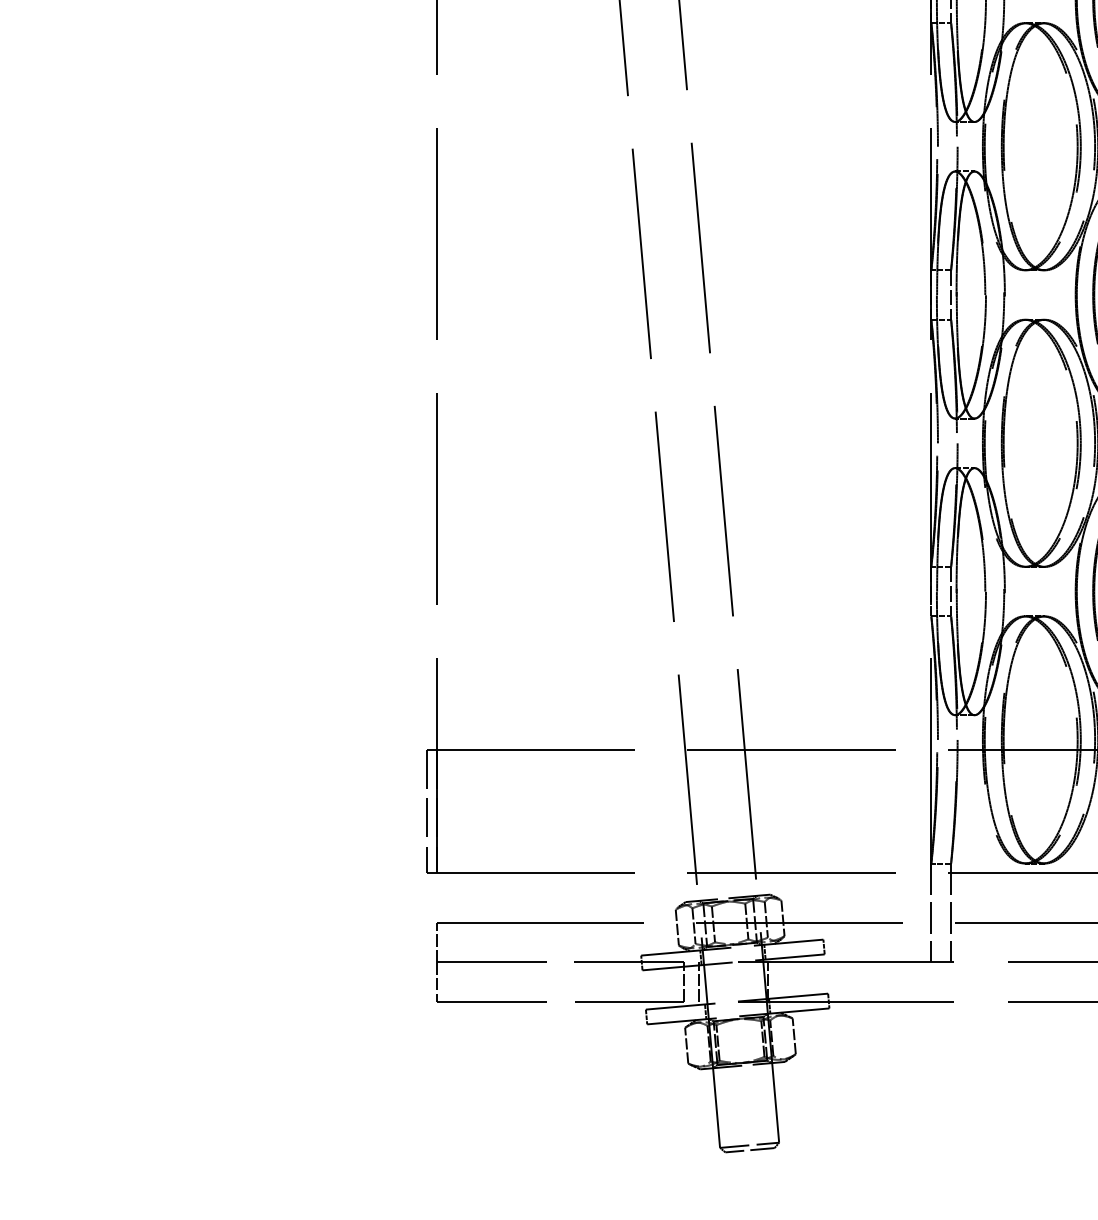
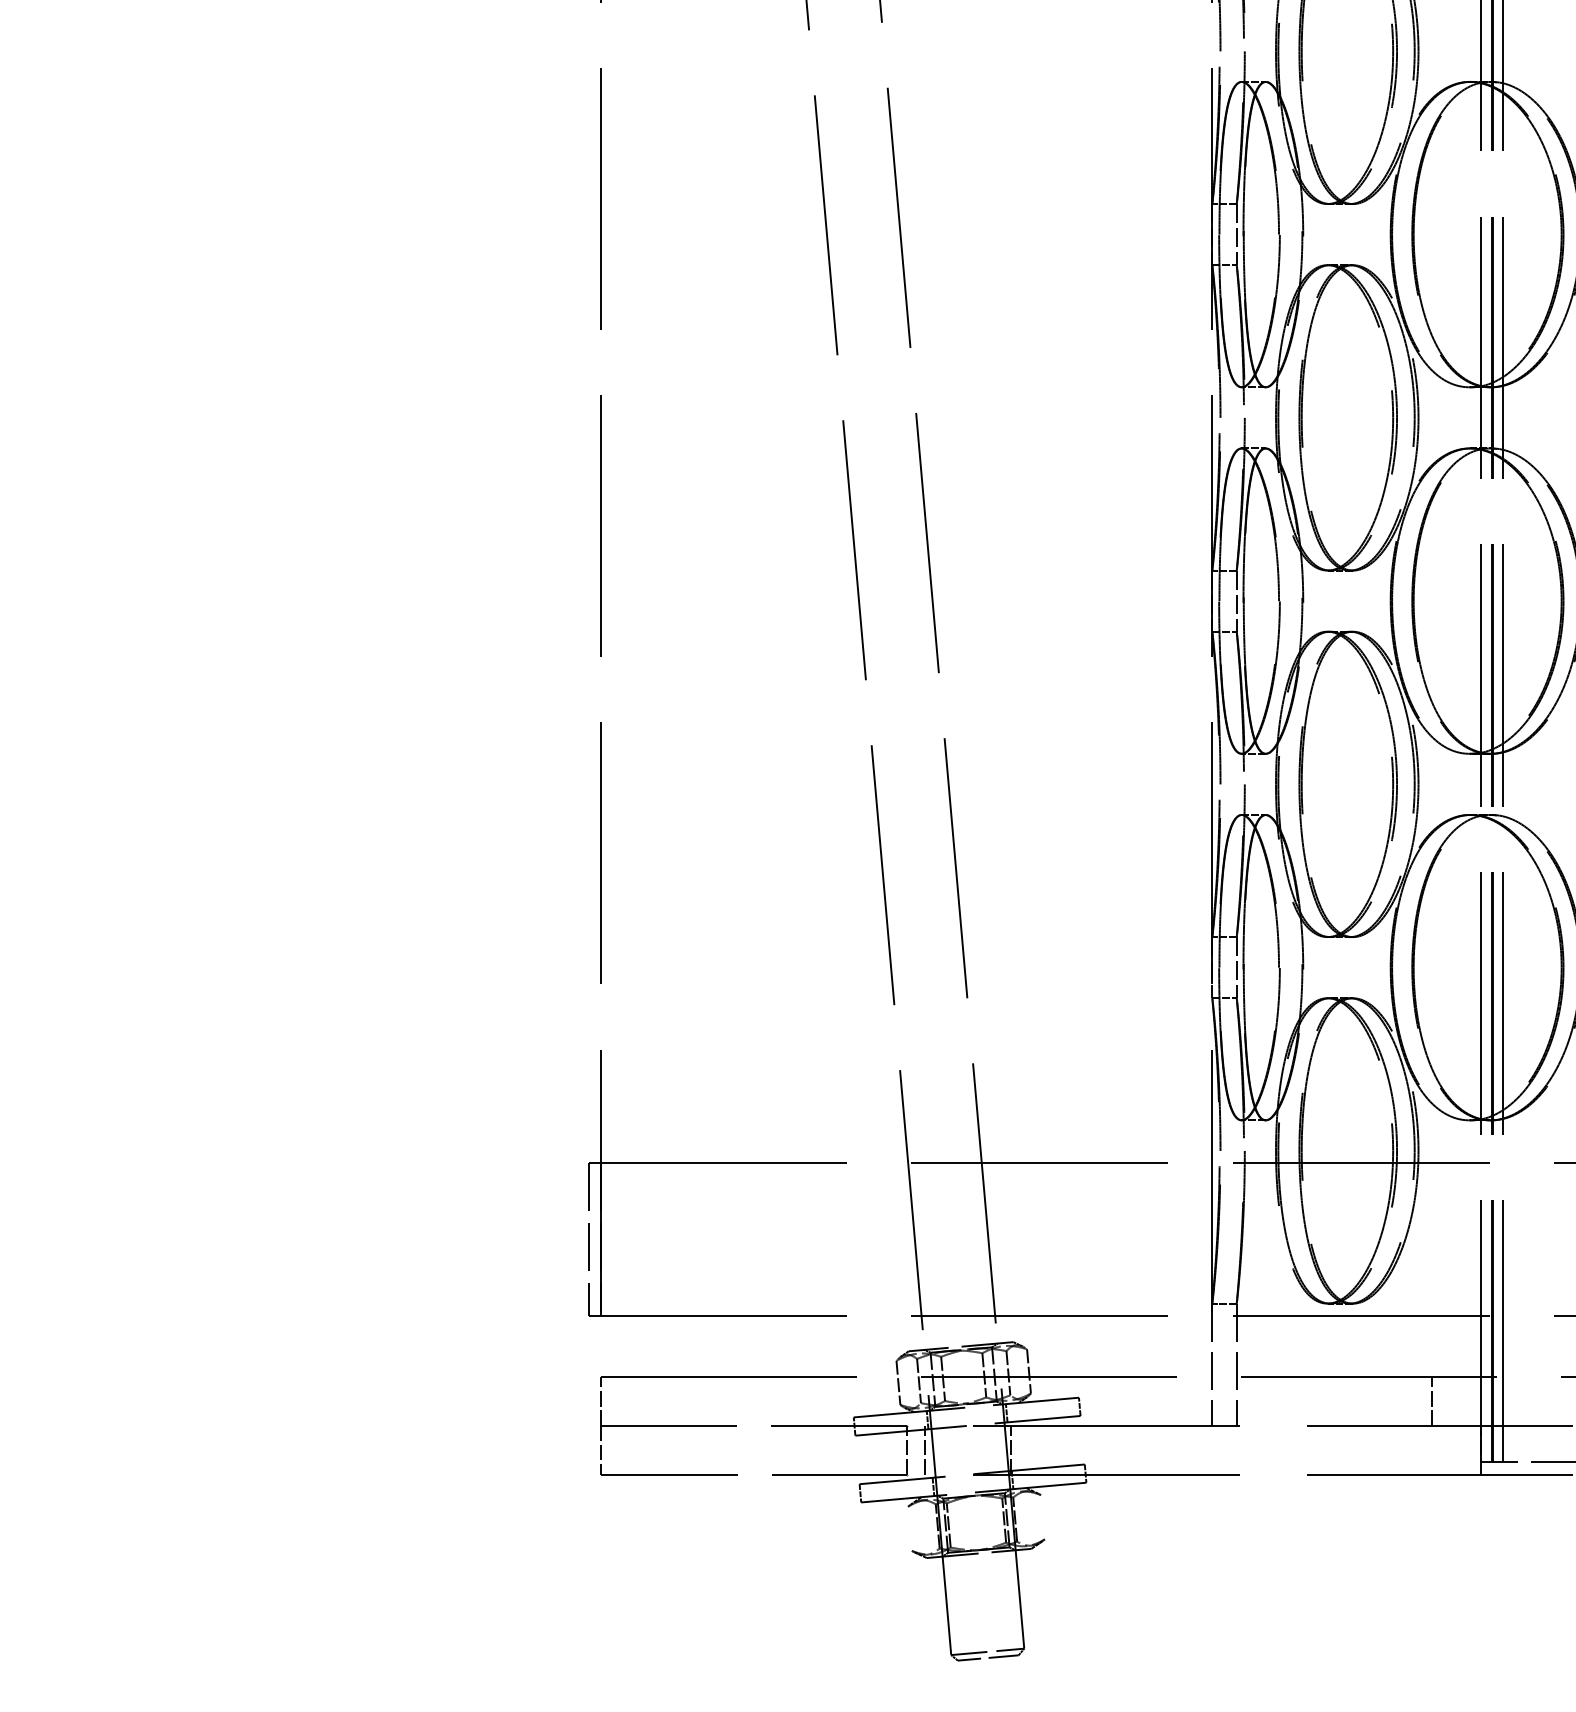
line: (793, 1036) -> (1042, 1517), removed
line: (686, 1045) -> (909, 1528), removed

